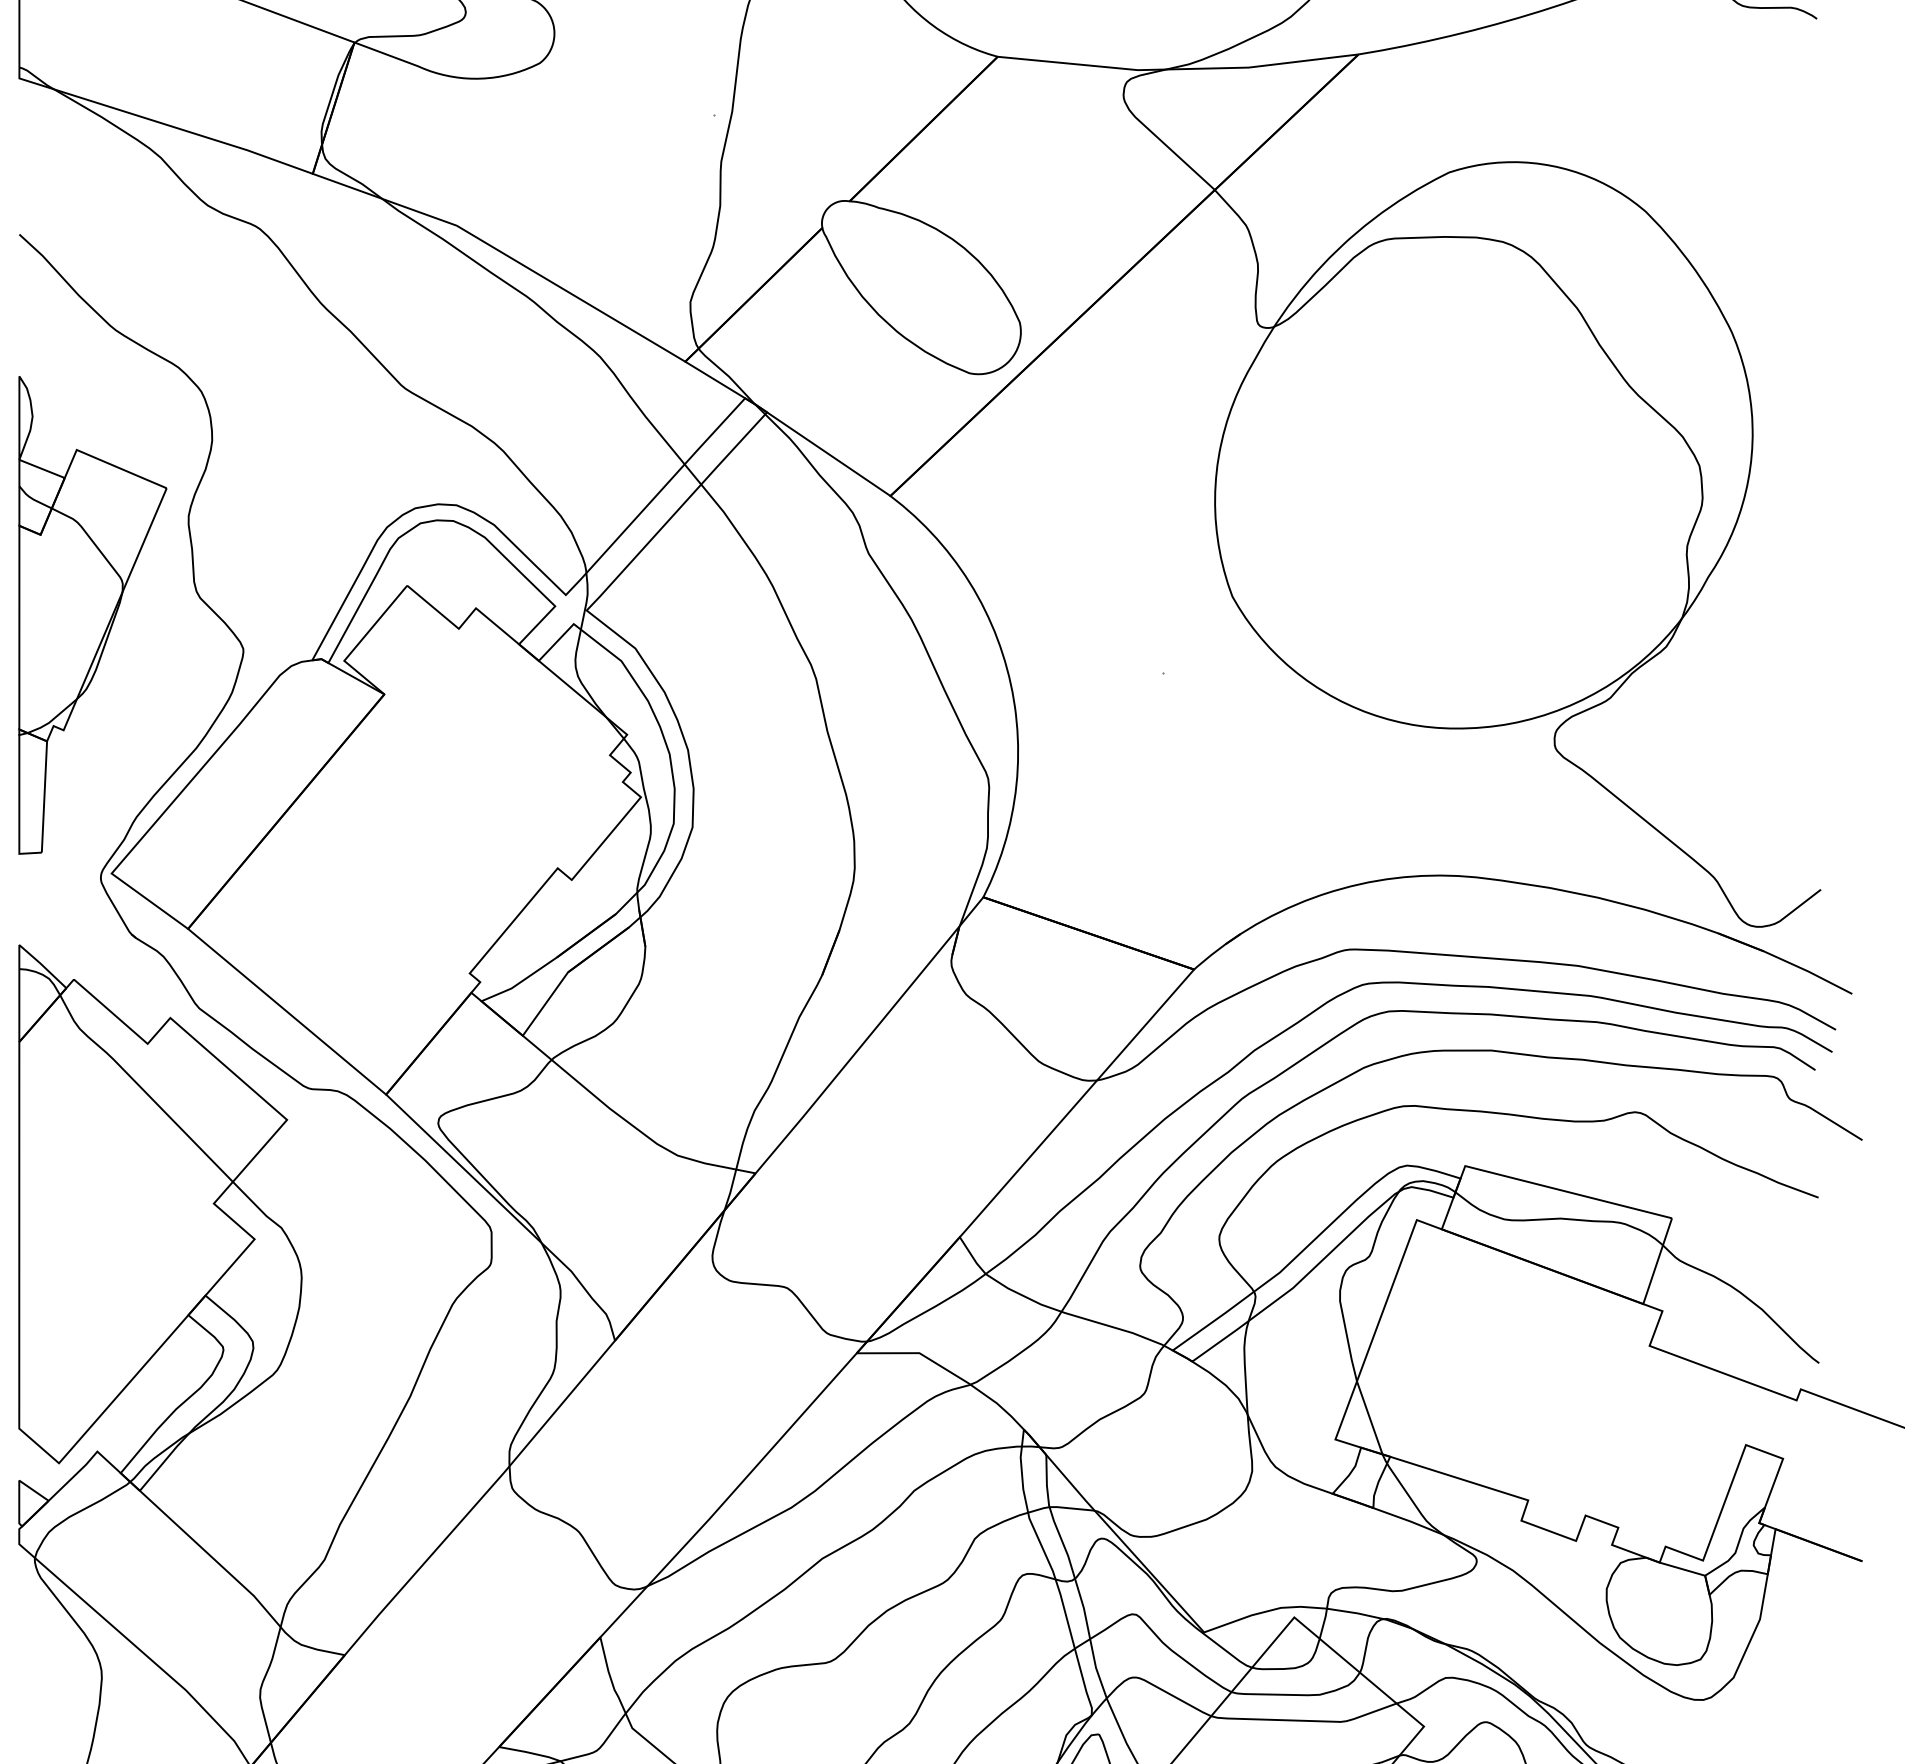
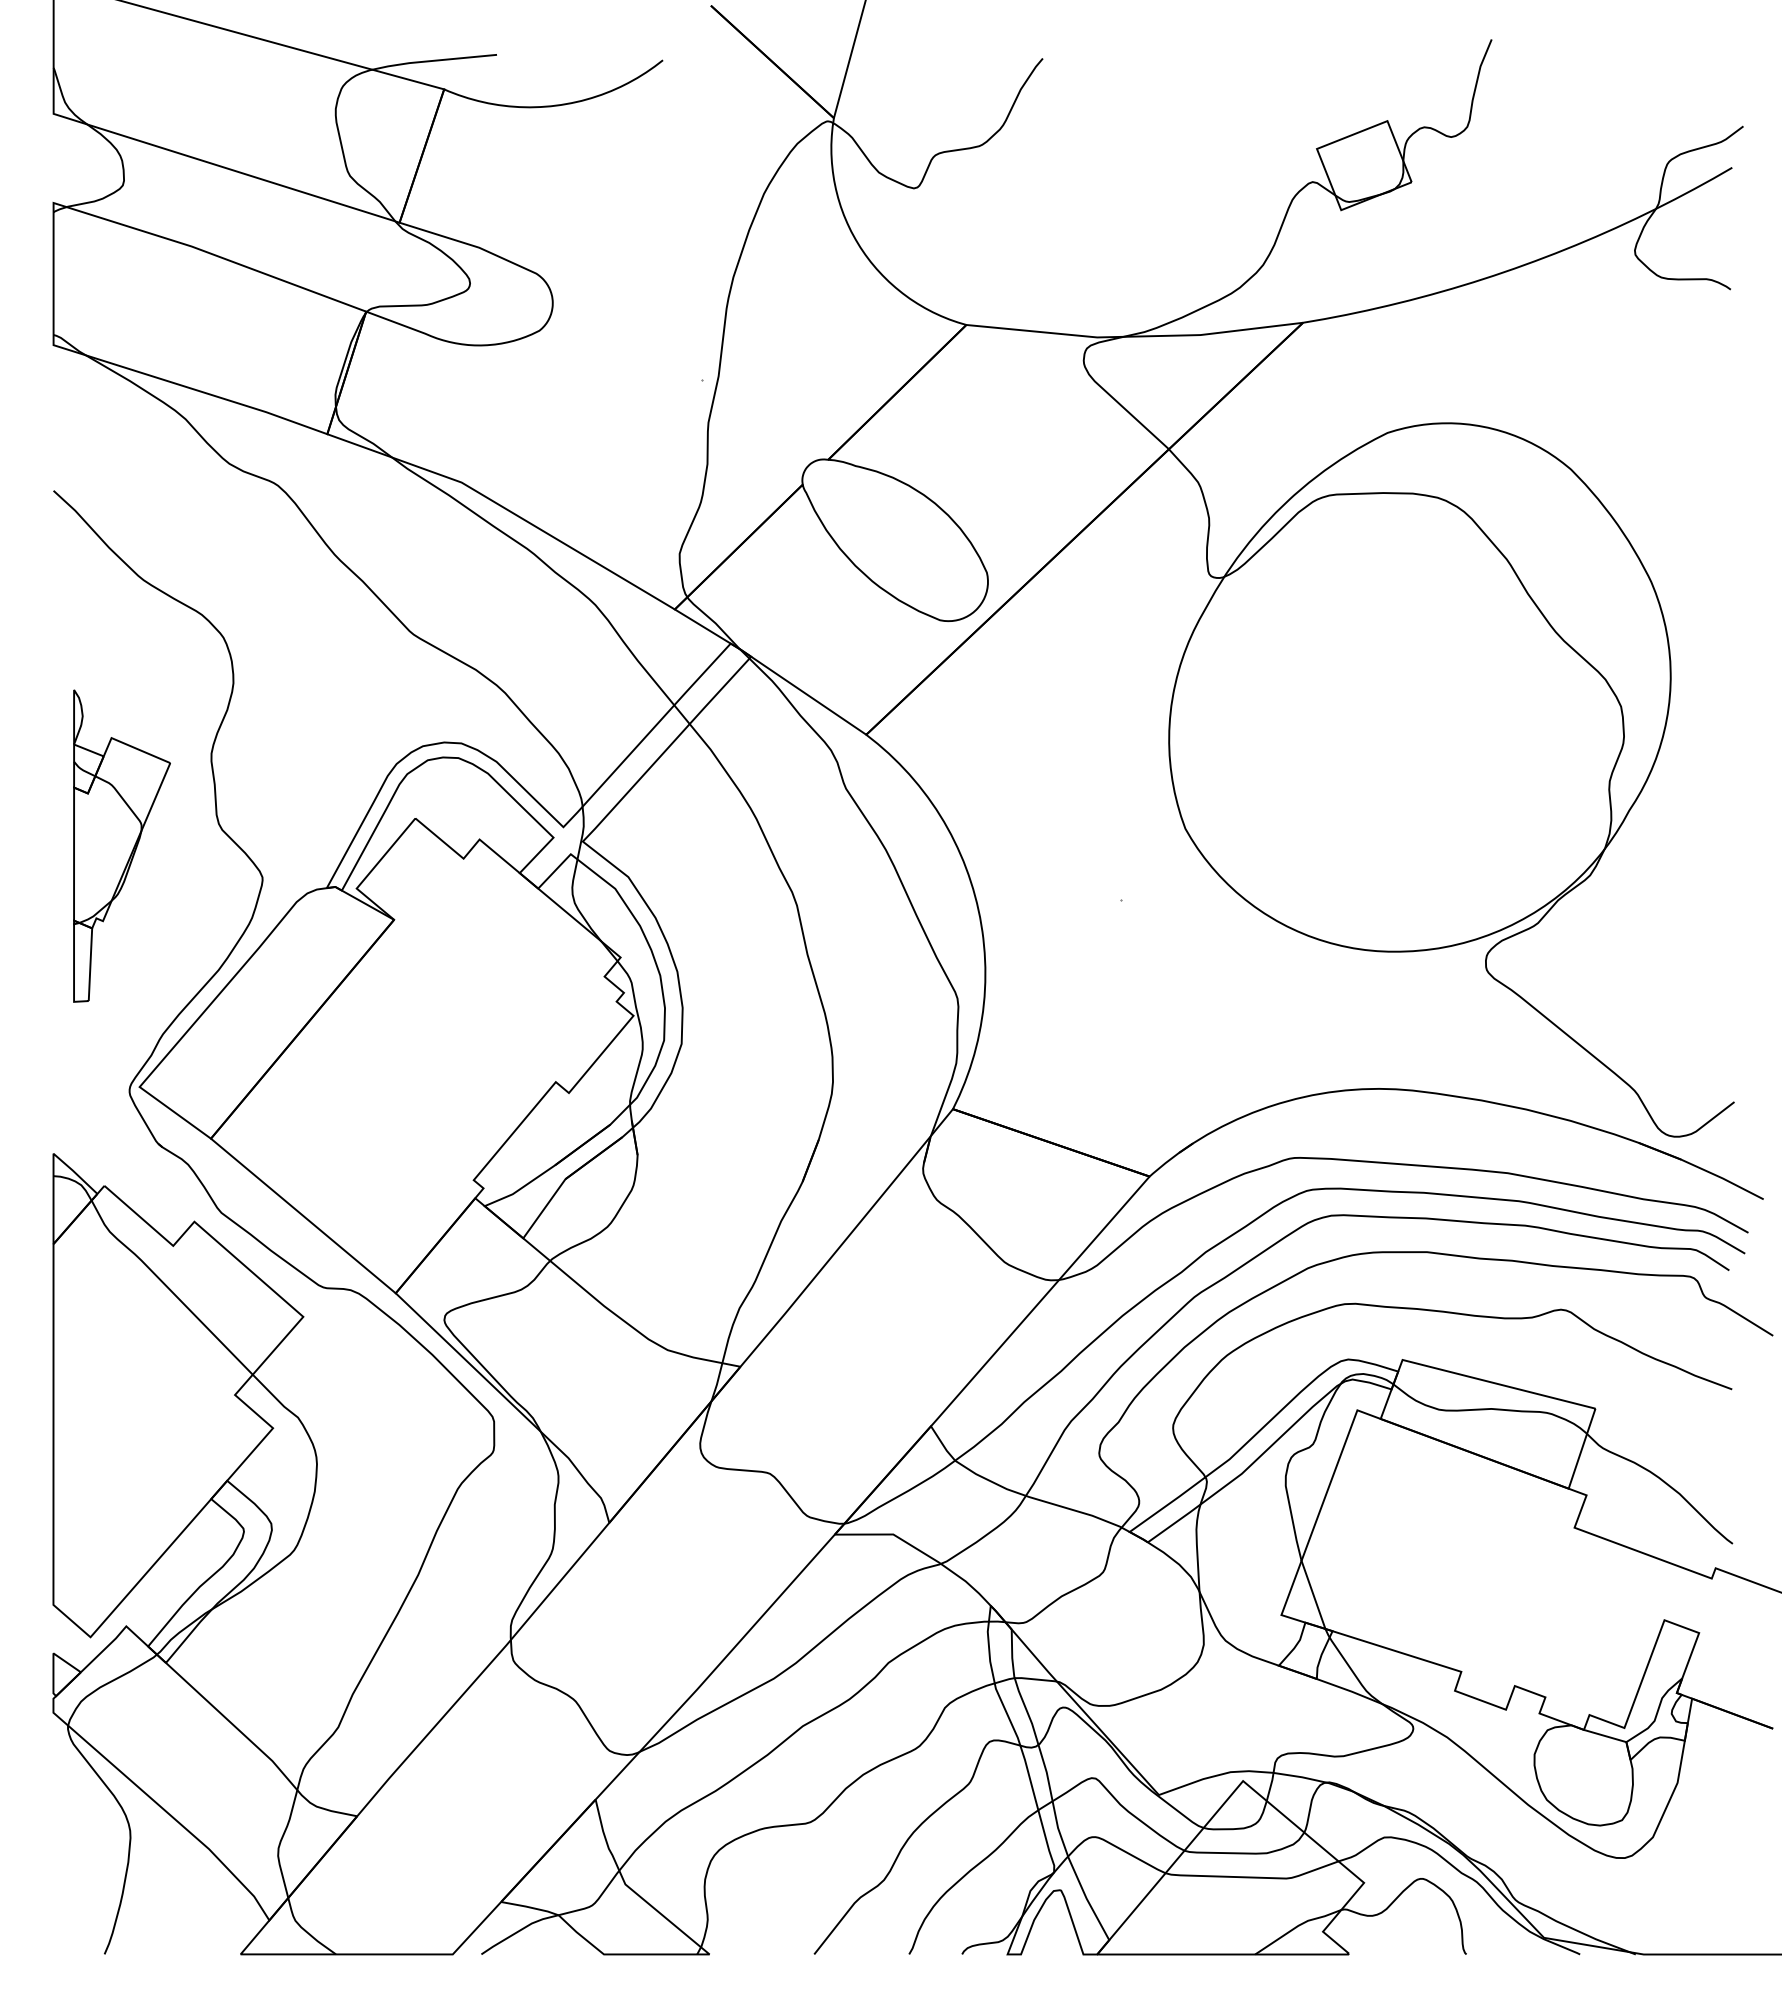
part: (92, 614) -> (121, 845), size x0.7

